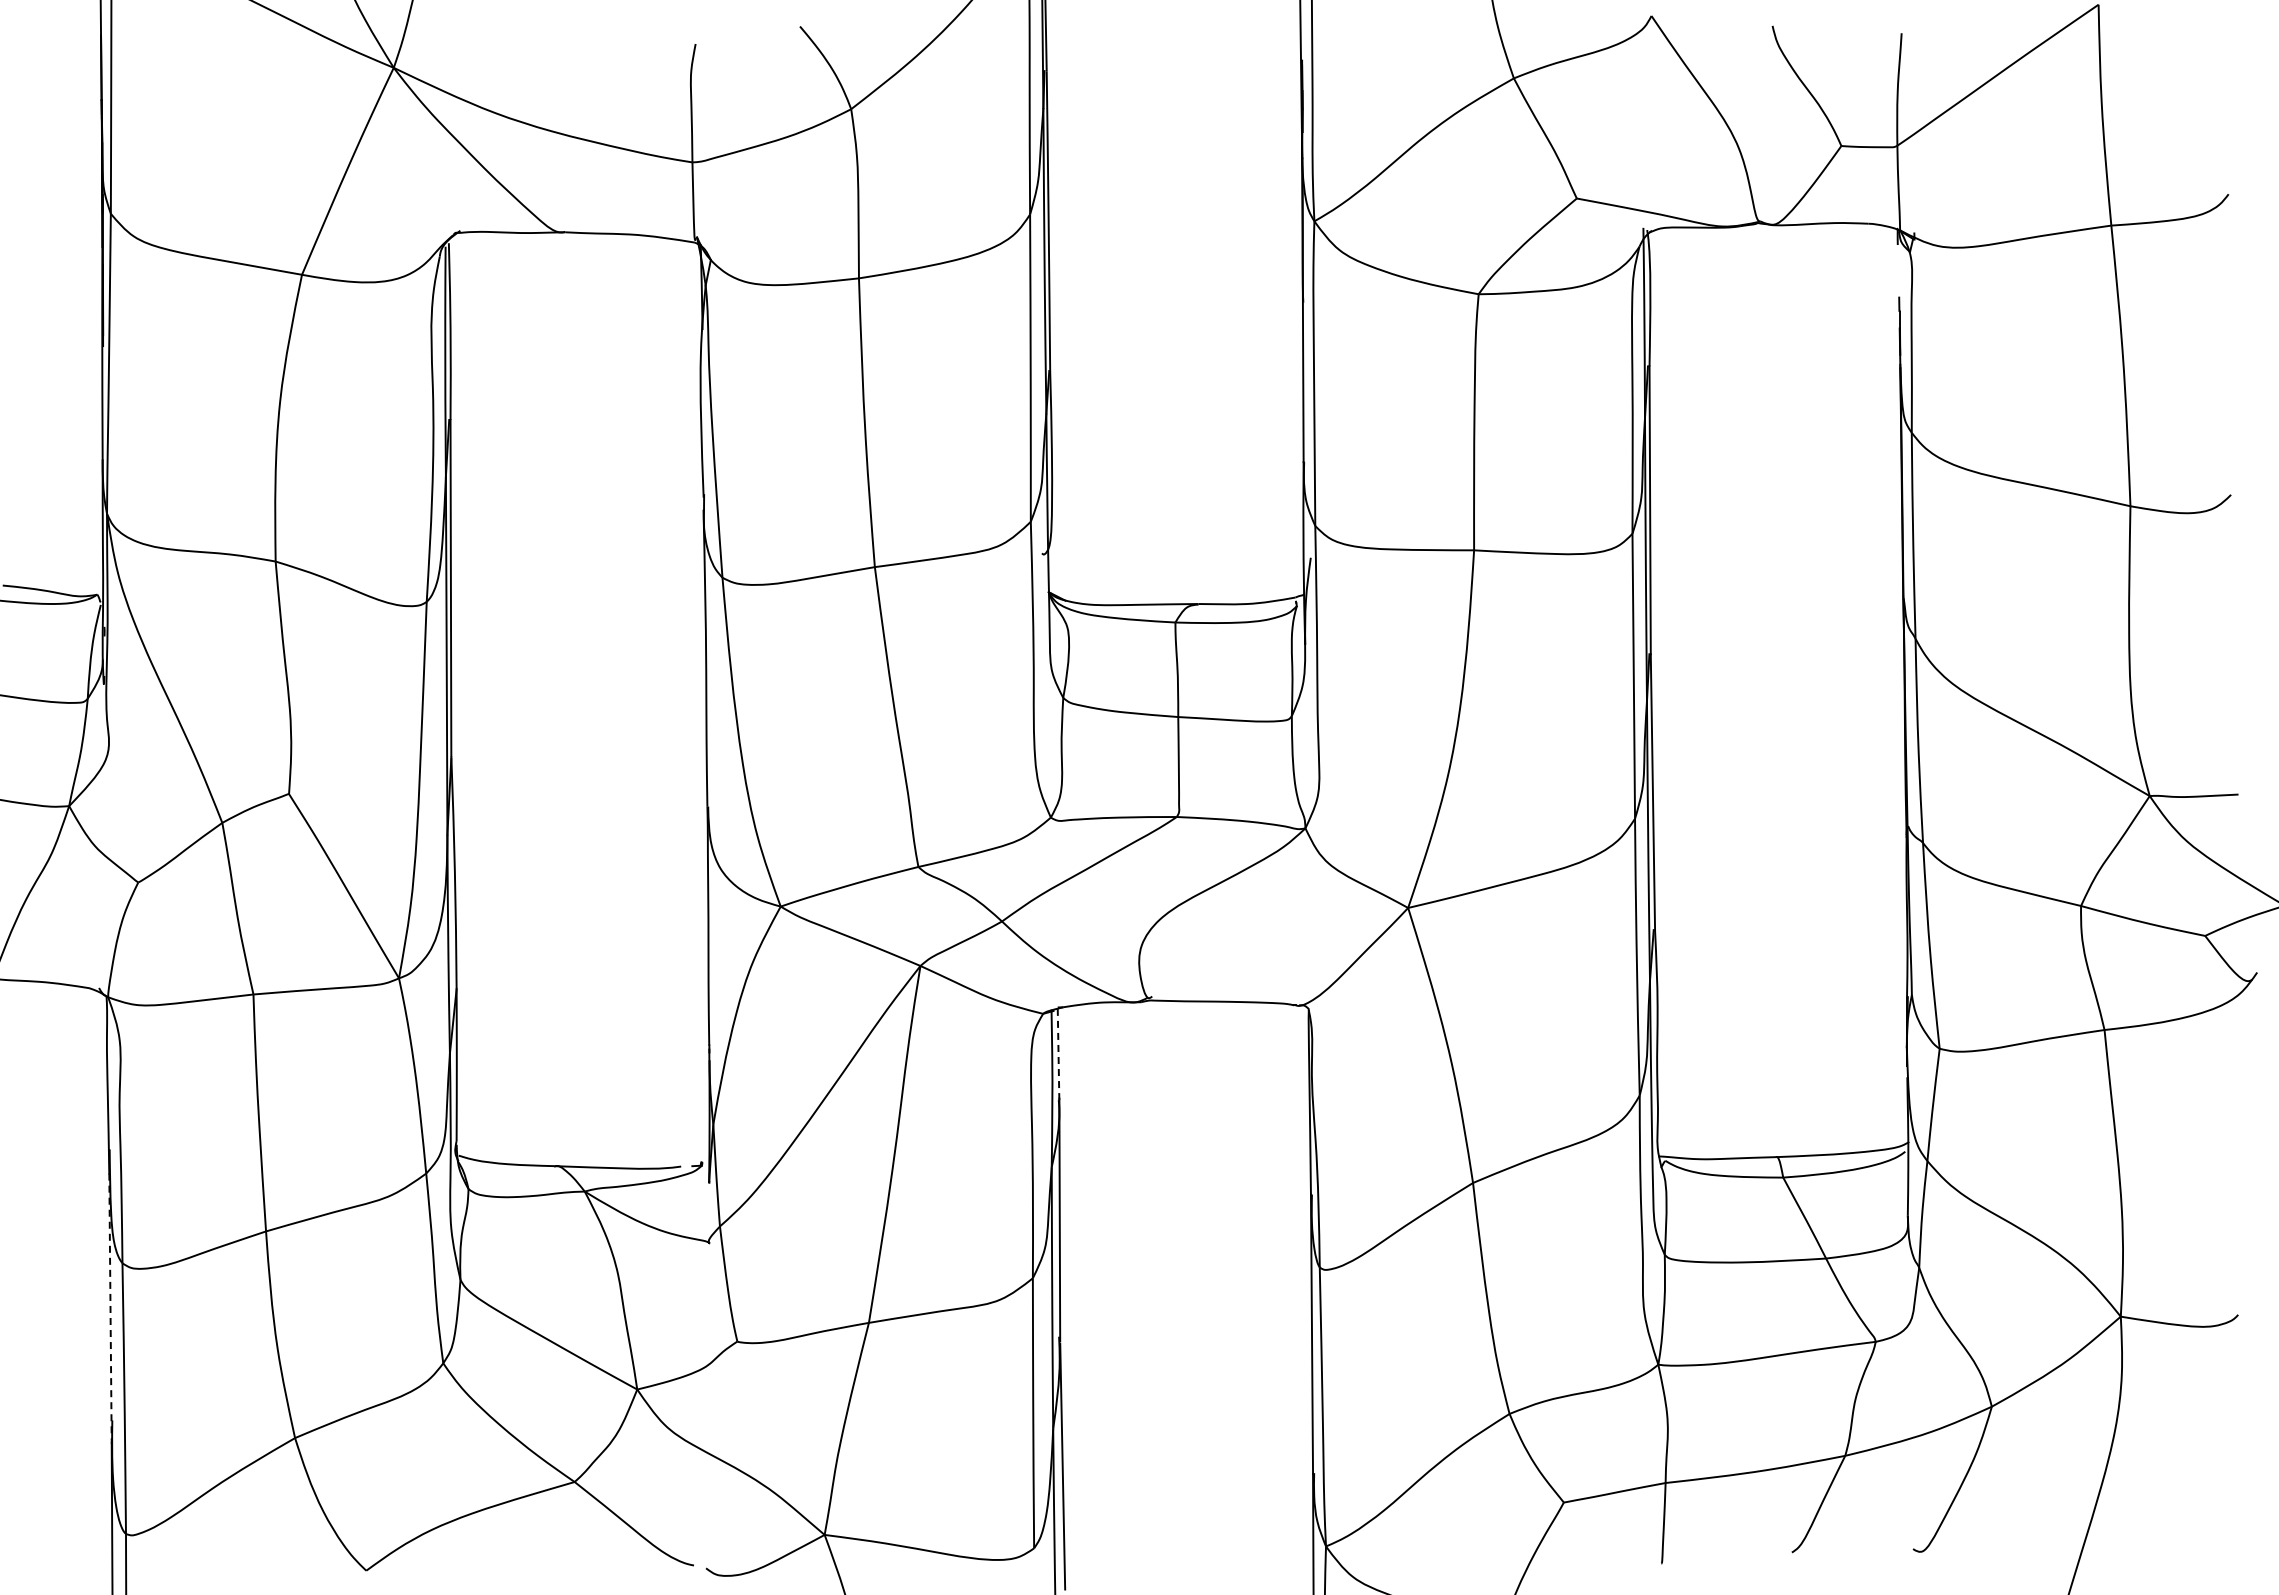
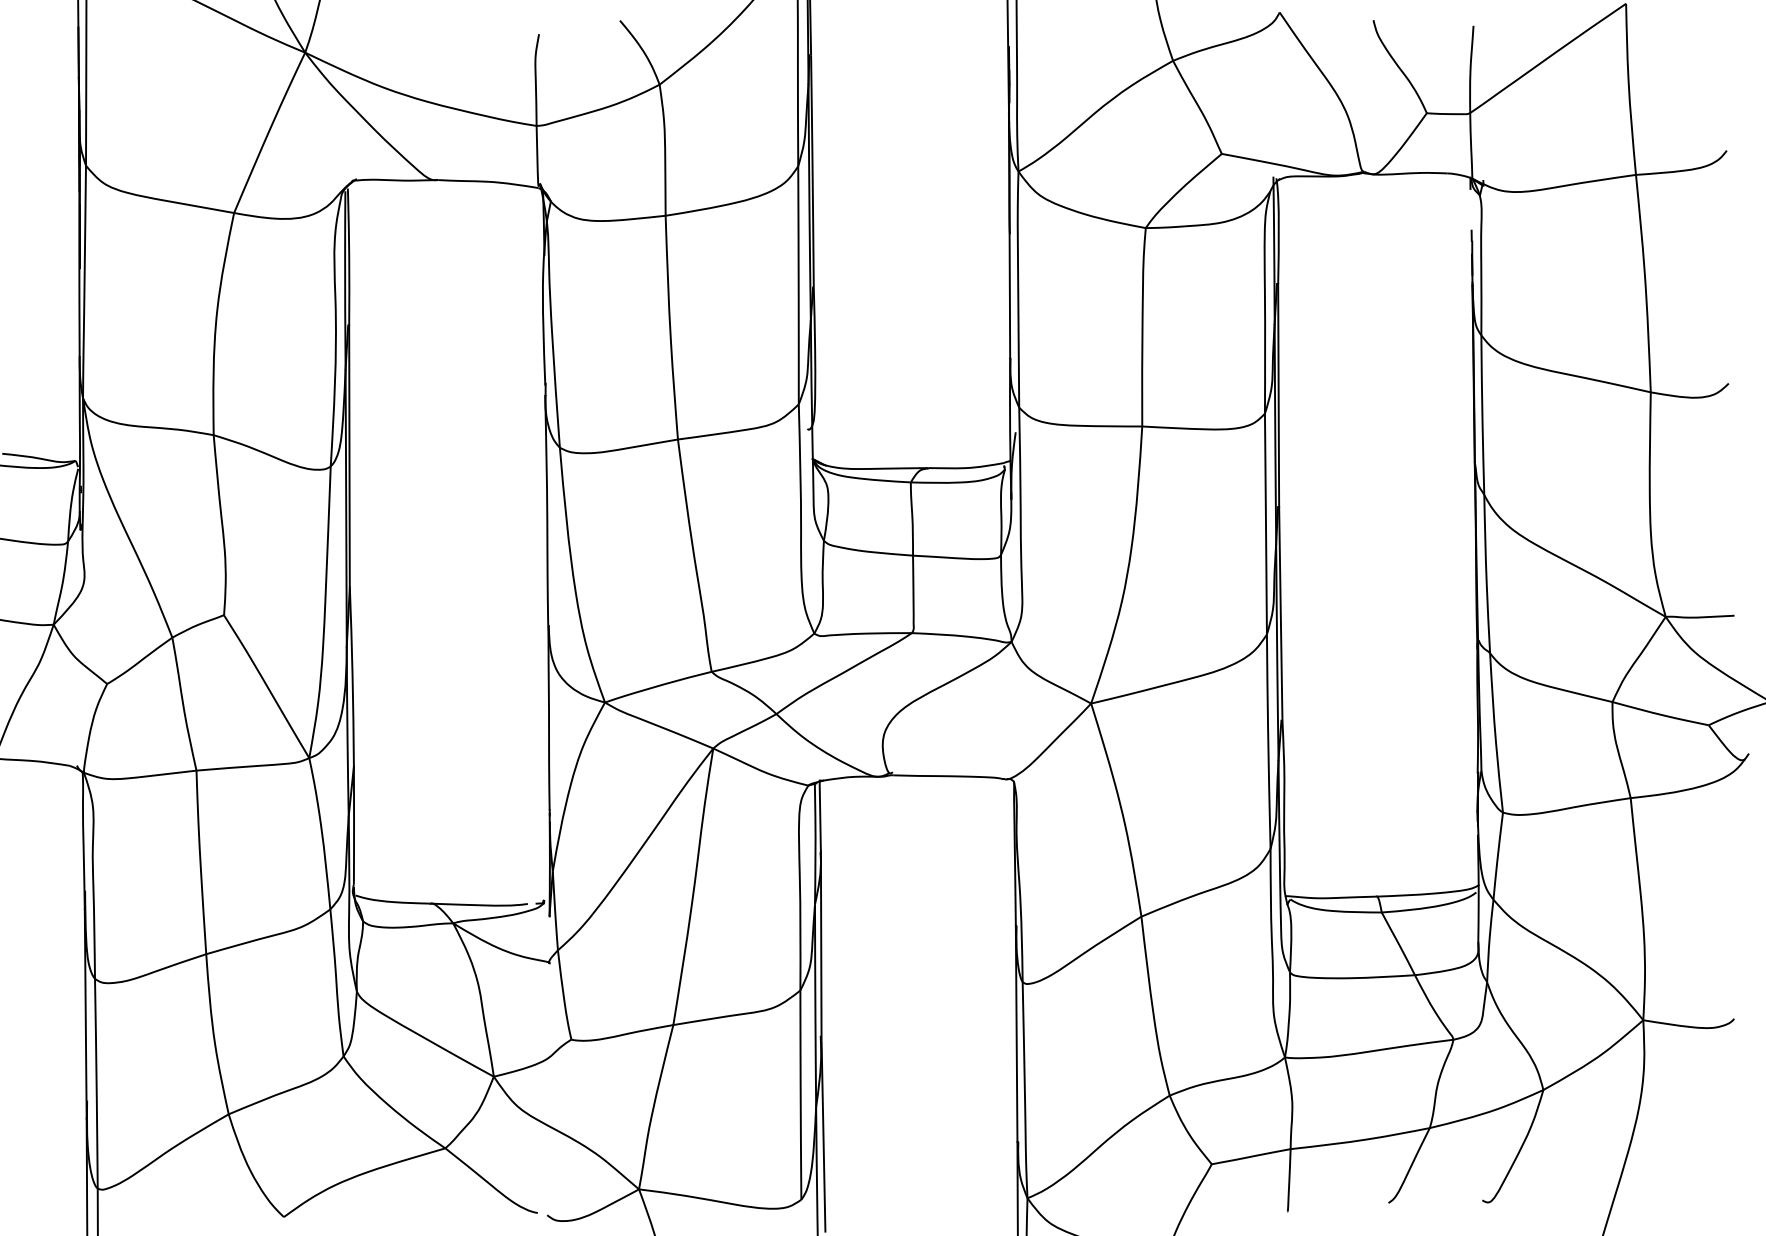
line: (1058, 1053) -> (820, 816), dashed -> solid
line: (110, 1308) -> (85, 1013), dashed -> solid

